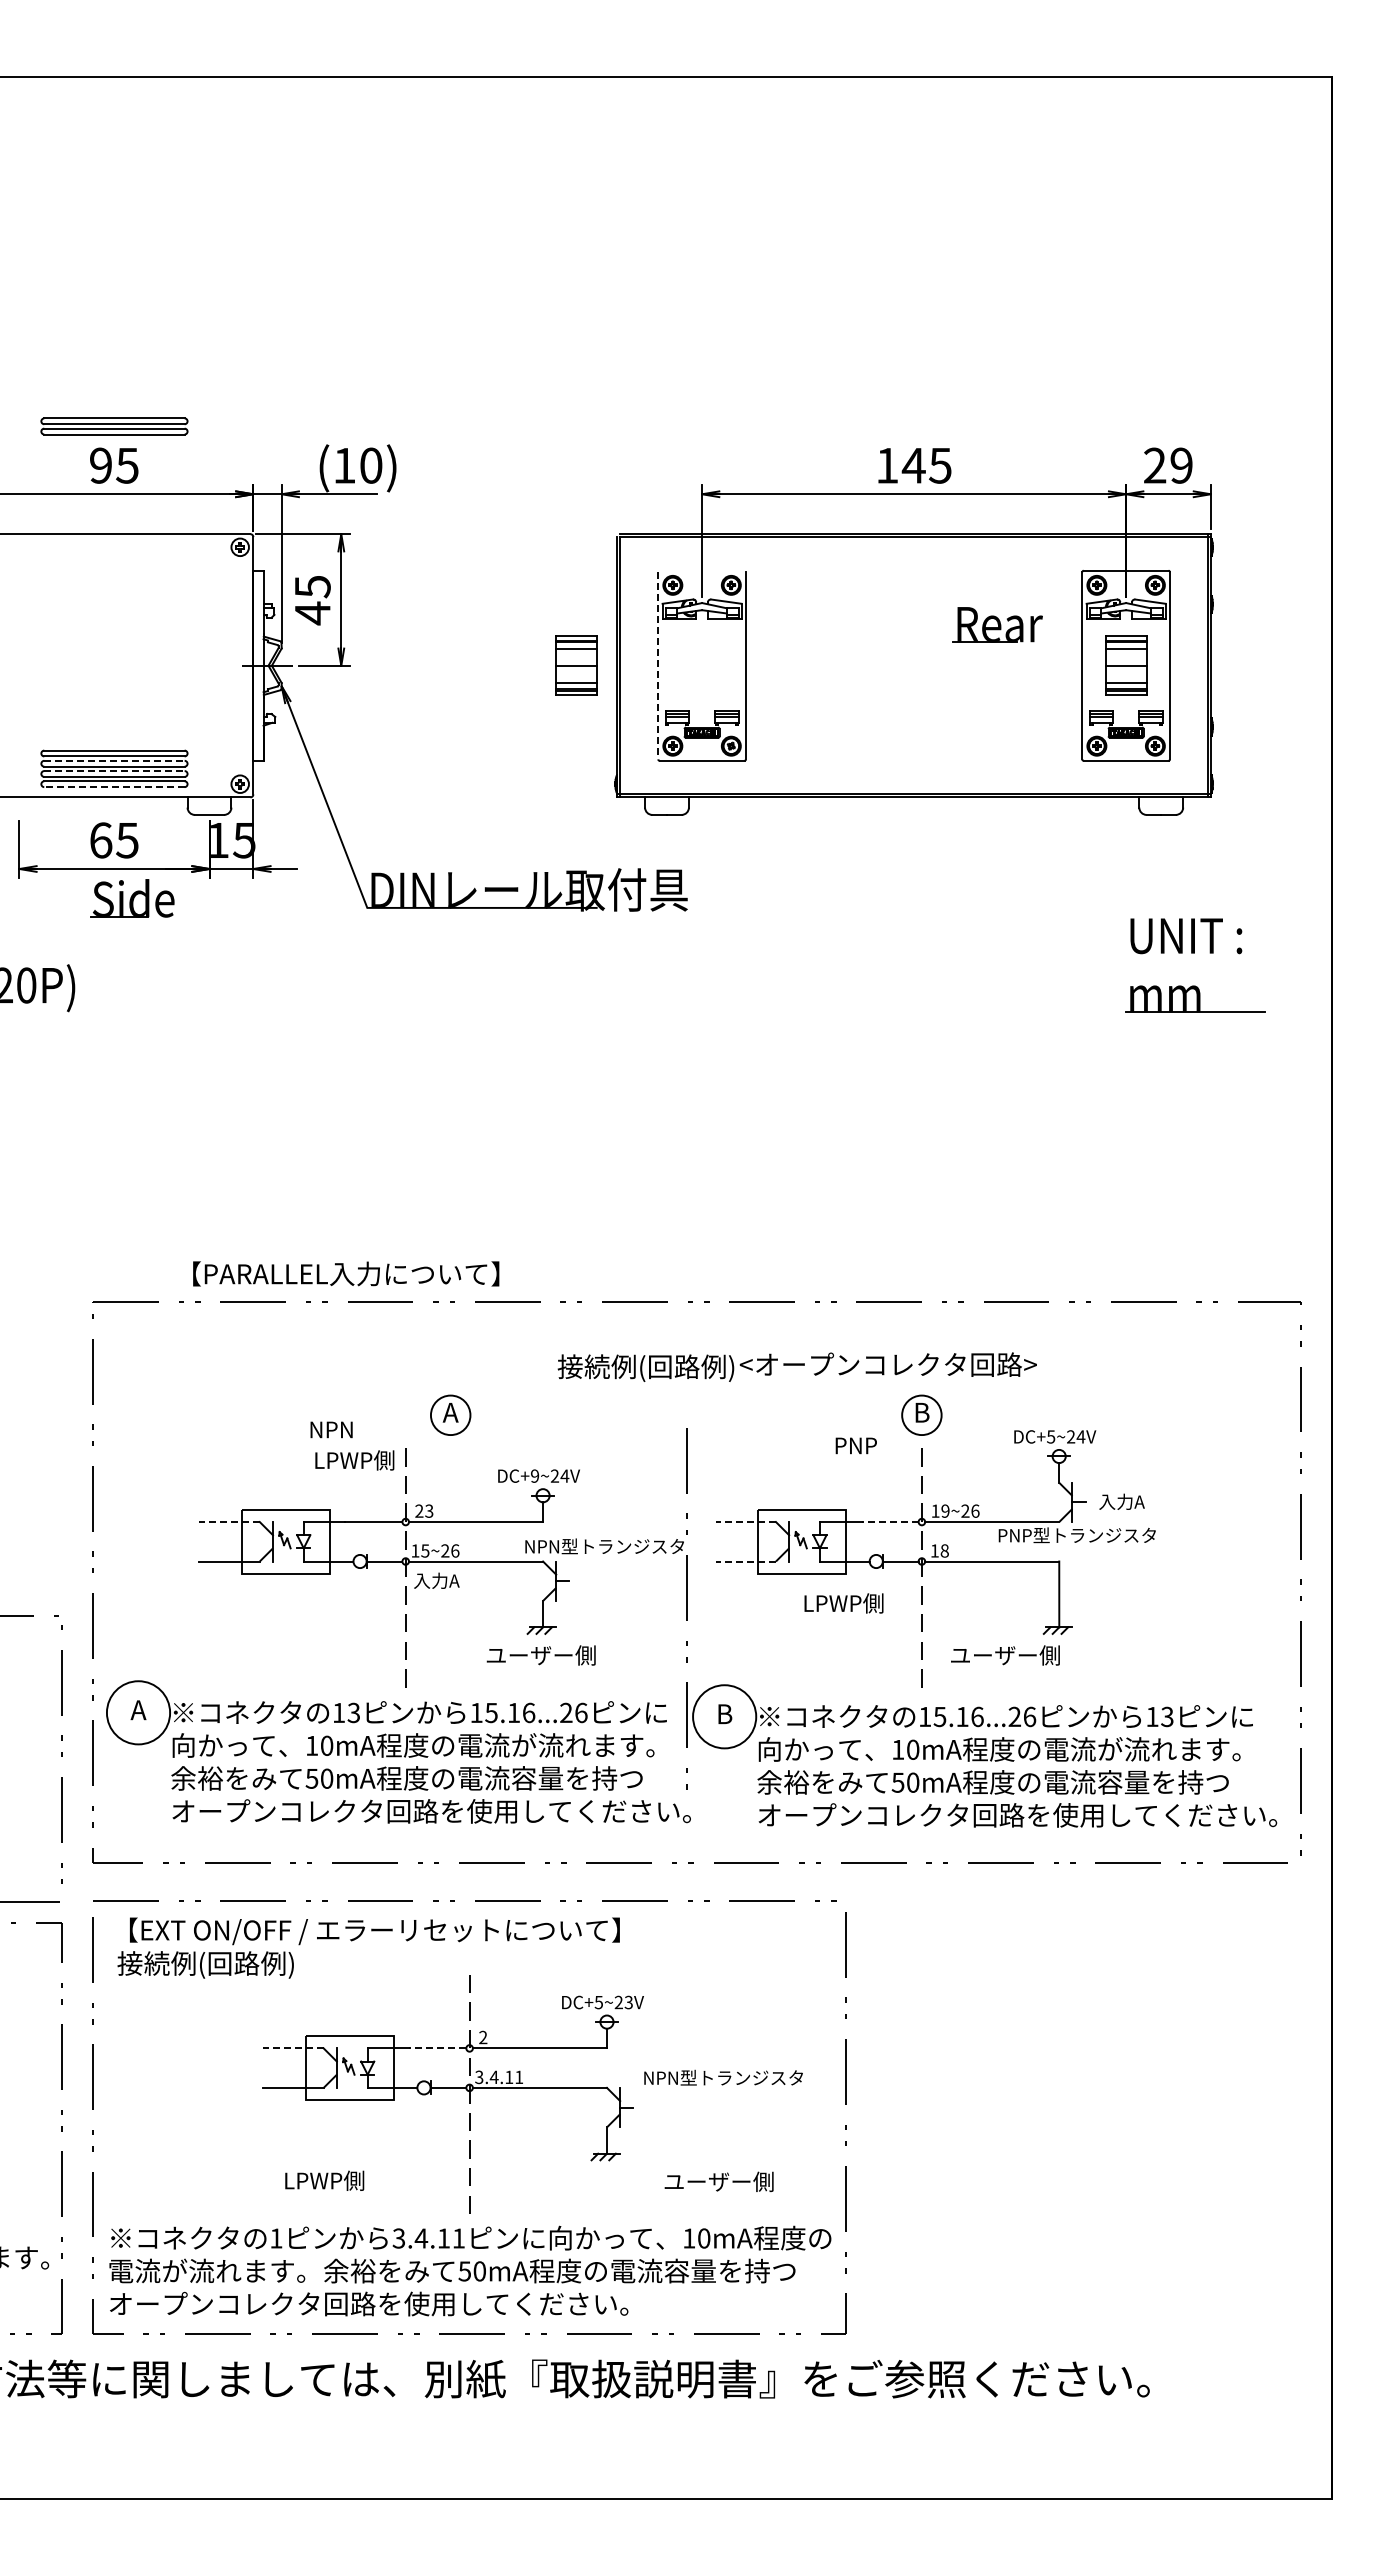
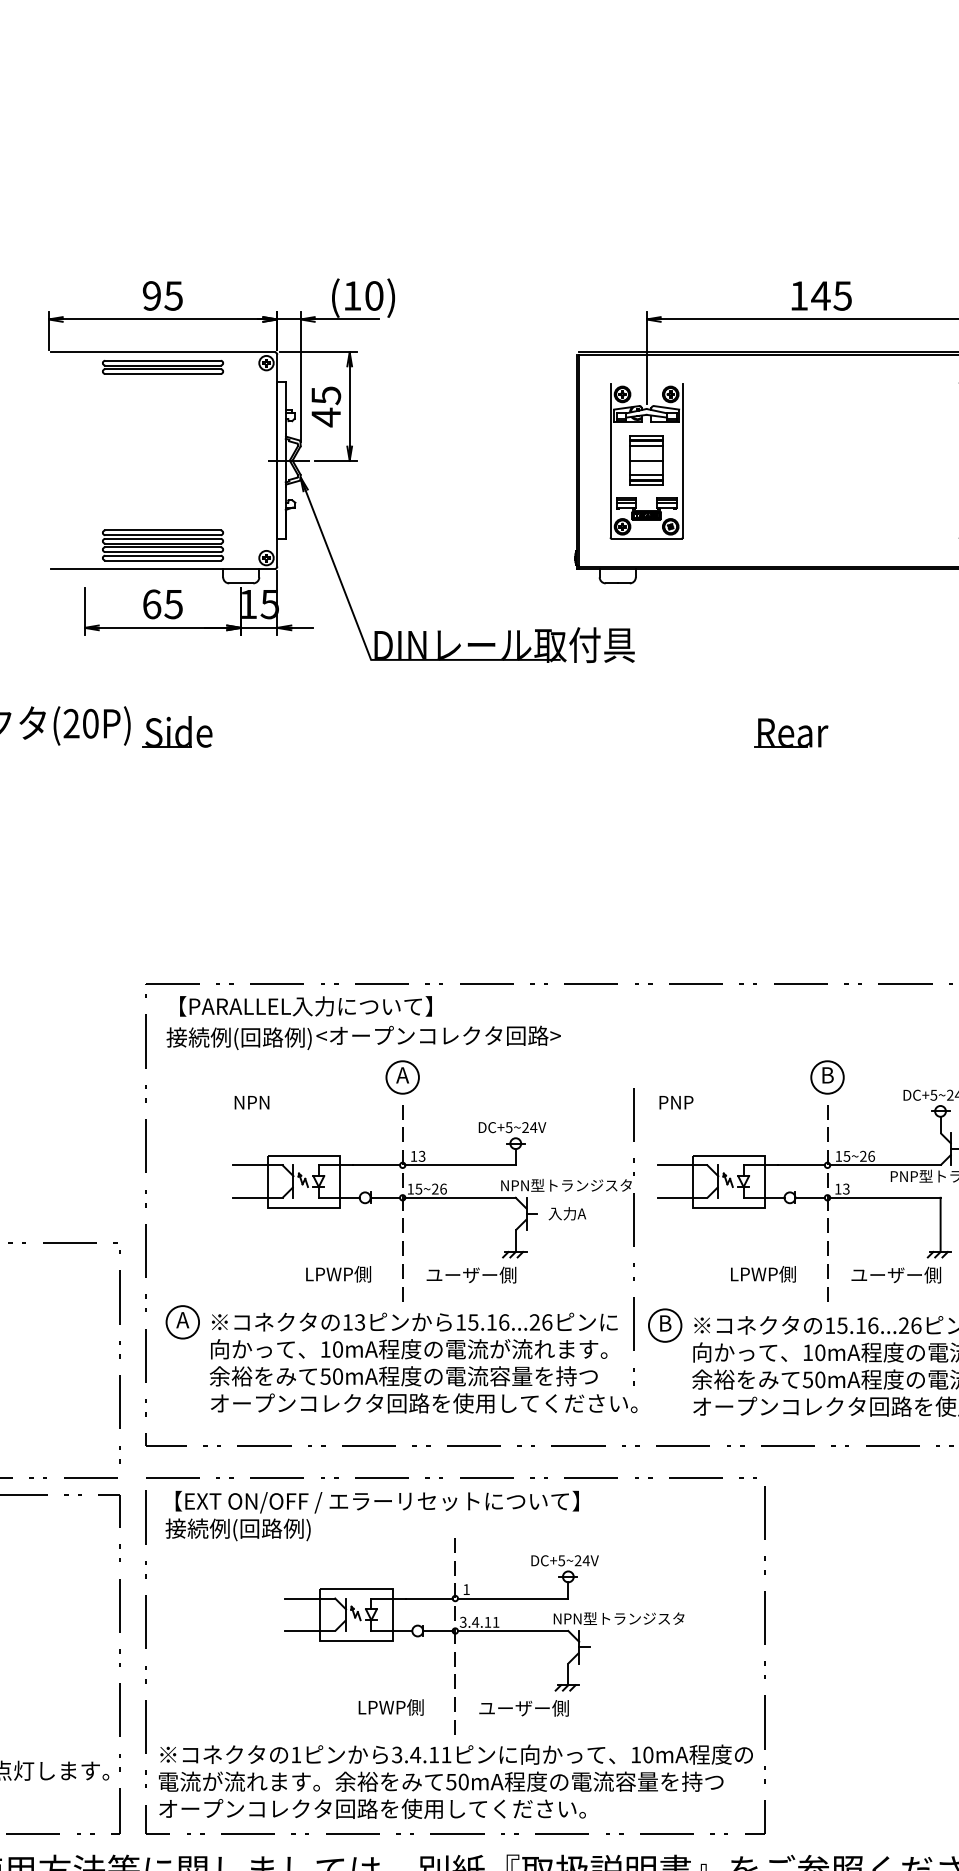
part: (114, 426) -> (163, 367), moved
part: (997, 624) -> (790, 732), moved
part: (576, 665) -> (646, 460), moved
line: (658, 665) -> (610, 460), dashed -> solid
line: (114, 760) -> (163, 538), dashed -> solid
line: (114, 771) -> (163, 547), dashed -> solid
line: (113, 787) -> (162, 560), dashed -> solid
part: (132, 898) -> (177, 731), moved
text: (346, 1273) -> (306, 1006), moved
text: (796, 1366) -> (363, 1037), moved
part: (450, 1414) -> (402, 1076), moved
text: (331, 1429) -> (251, 1102), moved
text: (855, 1445) -> (675, 1102), moved
text: (354, 1460) -> (338, 1274), moved
text: (534, 1475) -> (508, 1127), DC+9~24V -> DC+5~24V
text: (419, 1510) -> (414, 1155), 23 -> 13
text: (945, 1510) -> (846, 1155), 19~26 -> 15~26
line: (229, 1522) -> (257, 1165), dashed -> solid
line: (745, 1522) -> (682, 1165), dashed -> solid
line: (890, 1522) -> (801, 1165), dashed -> solid
text: (944, 1550) -> (846, 1188), 18 -> 13
line: (745, 1561) -> (682, 1197), dashed -> solid
text: (436, 1580) -> (567, 1213), moved
text: (843, 1603) -> (763, 1274), moved
text: (540, 1655) -> (470, 1275), moved
circle: (138, 1712) -> (182, 1322), size x0.62
circle: (724, 1716) -> (665, 1325), size x0.62
text: (628, 2002) -> (586, 1560), DC+5~23V -> DC+5~24V
text: (483, 2037) -> (466, 1589), 2 -> 1
line: (292, 2048) -> (309, 1598), dashed -> solid
line: (437, 2048) -> (428, 1598), dashed -> solid
text: (723, 2077) -> (618, 1618), moved
text: (324, 2180) -> (391, 1707), moved
text: (718, 2181) -> (523, 1708), moved

